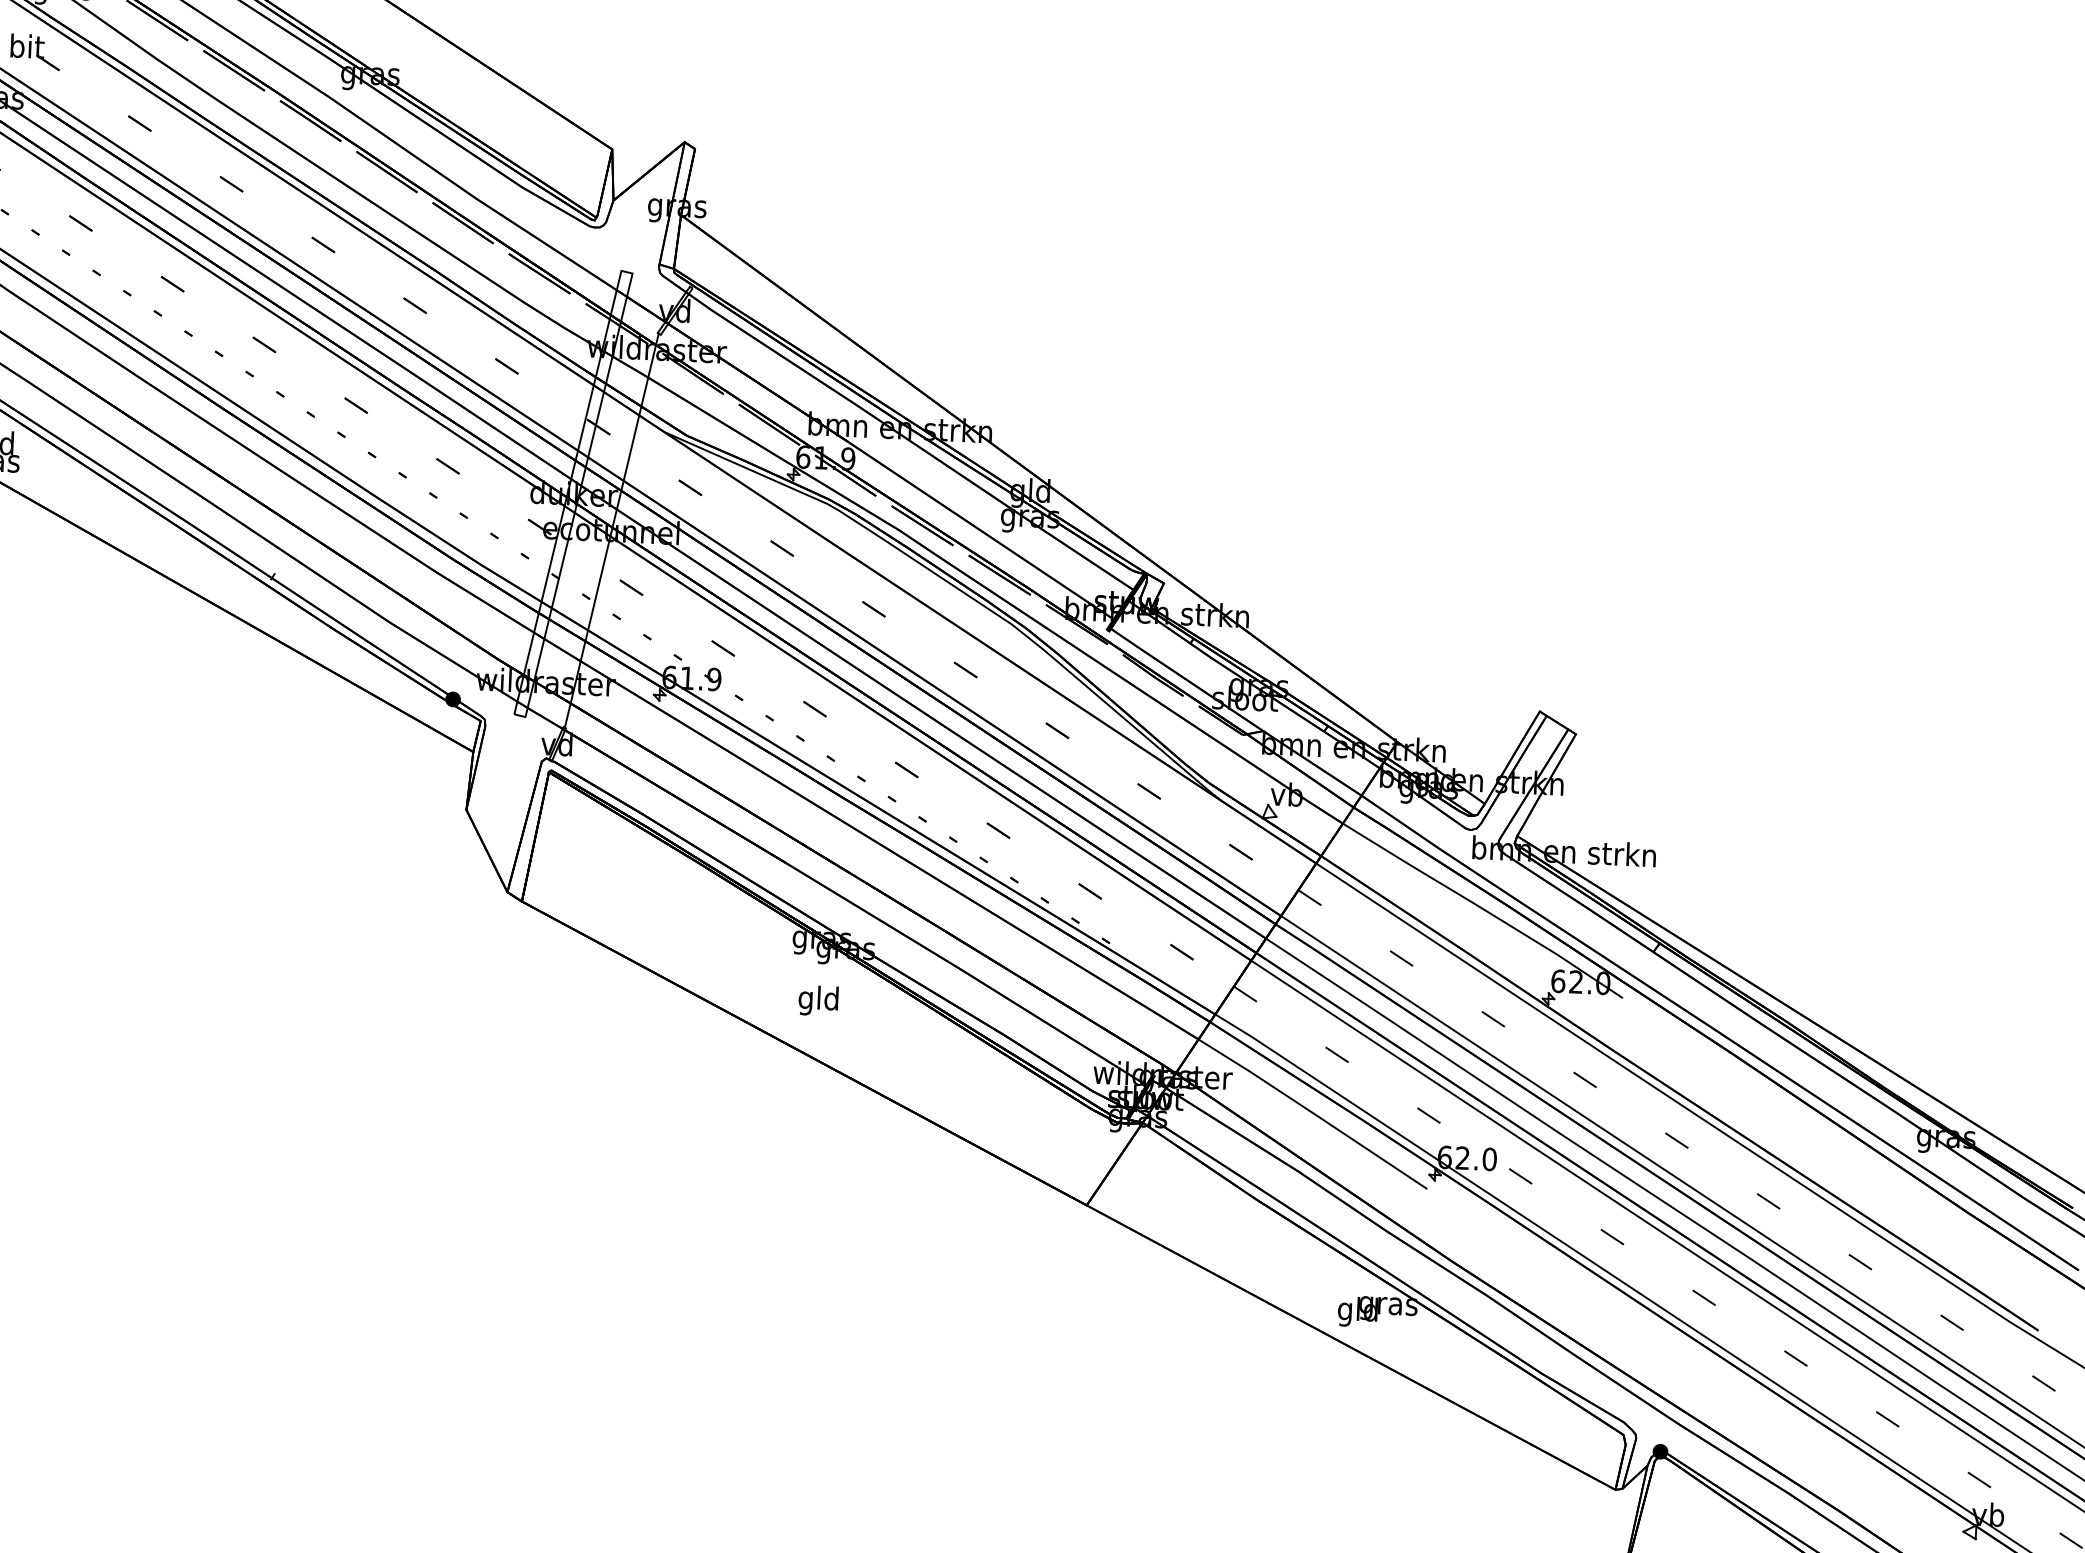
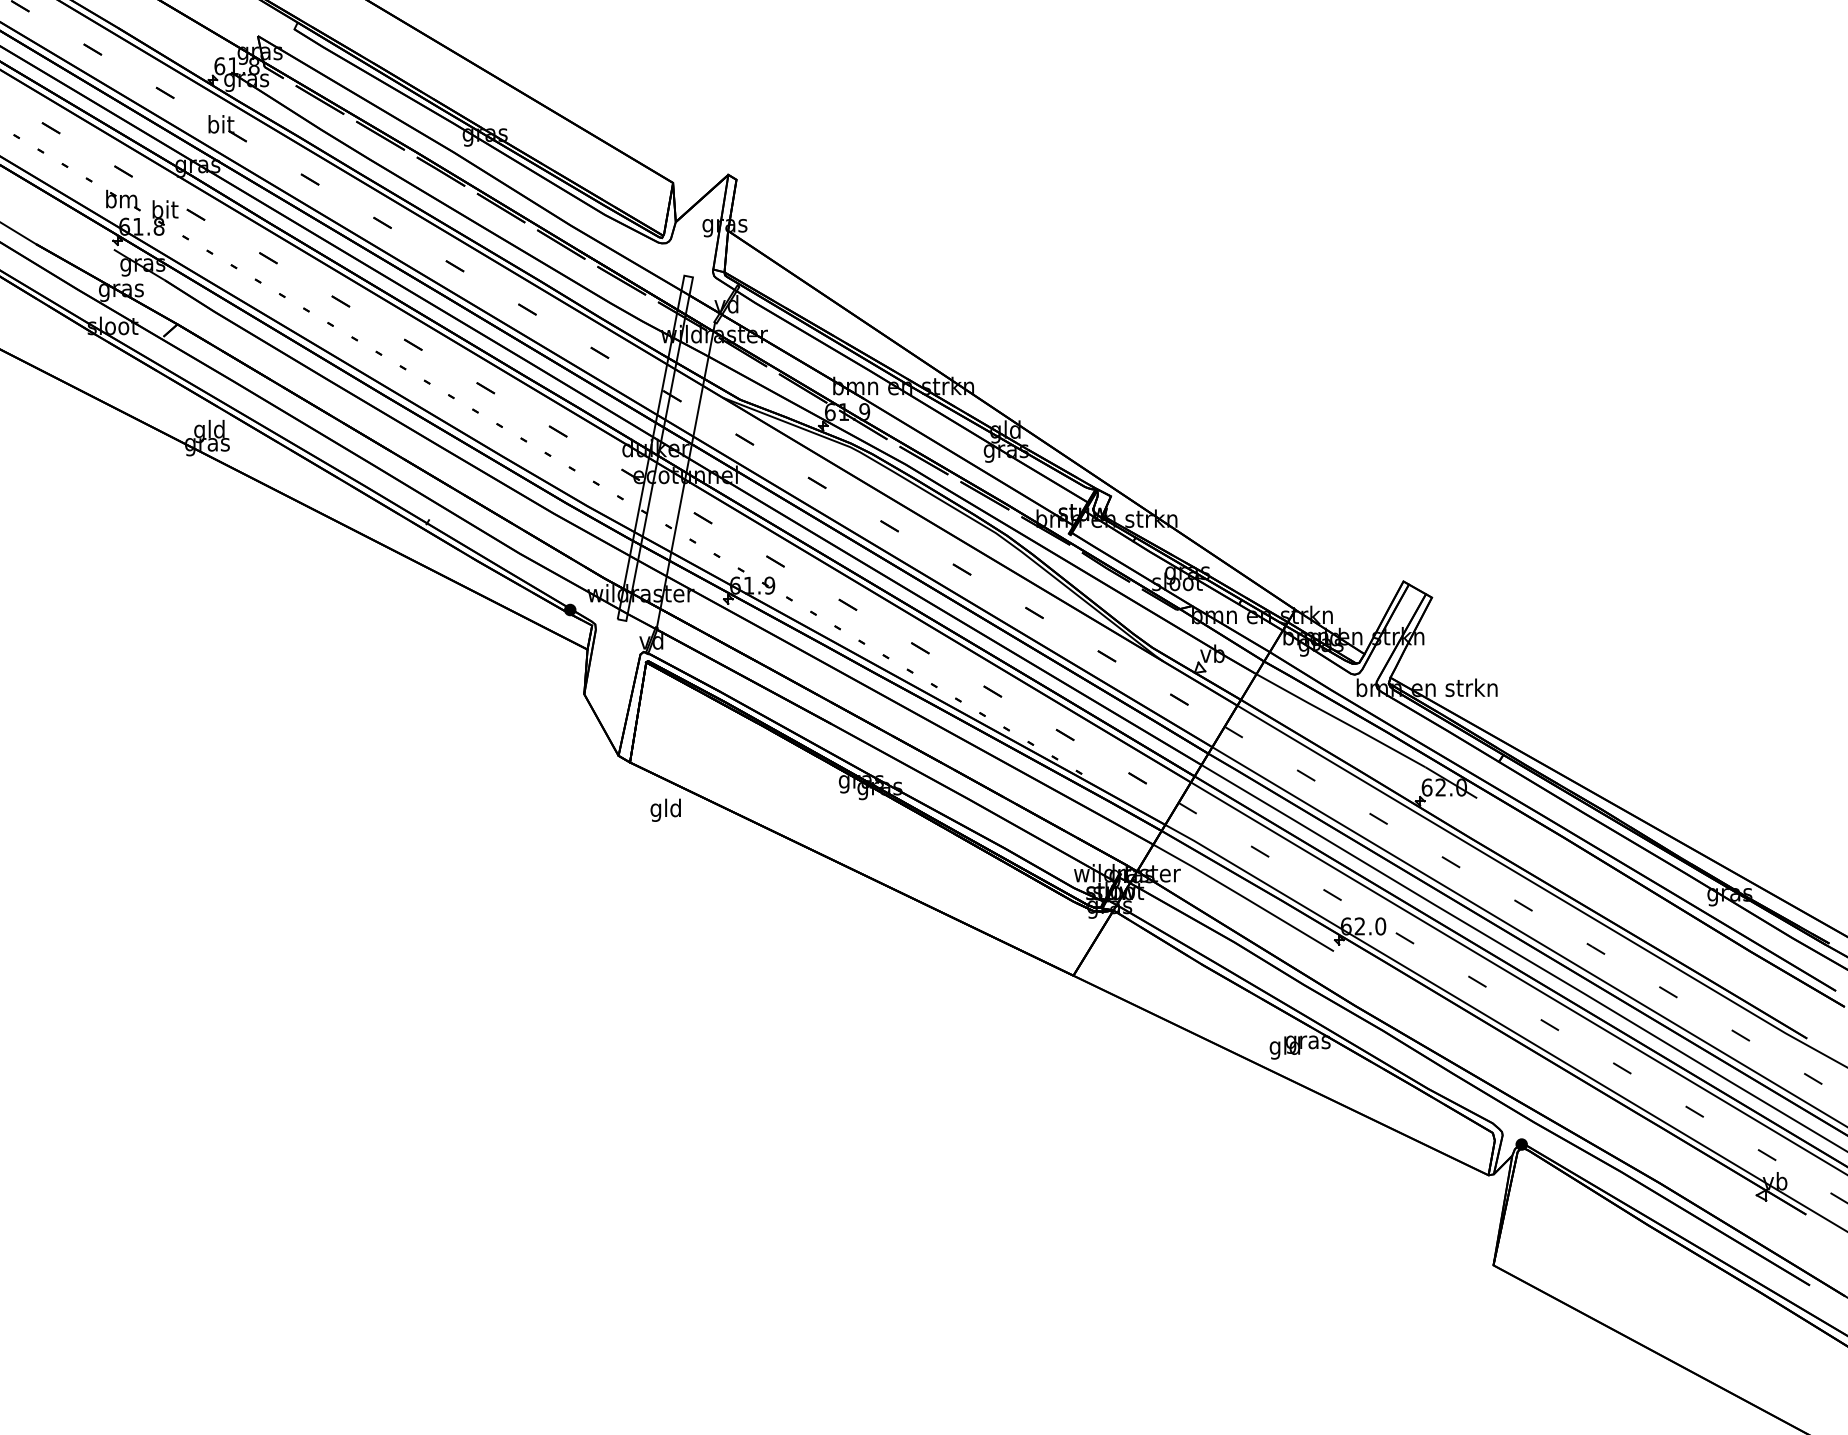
text: (818, 999) -> (665, 809), moved

